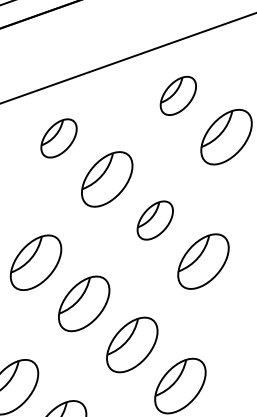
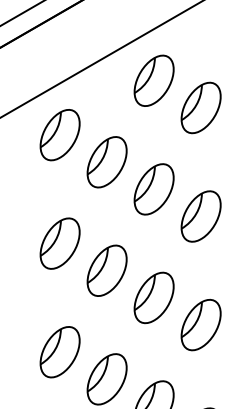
part: (177, 95) -> (153, 80), size x1.43
part: (58, 138) -> (59, 135), size x1.43
part: (154, 220) -> (153, 189), size x1.43

